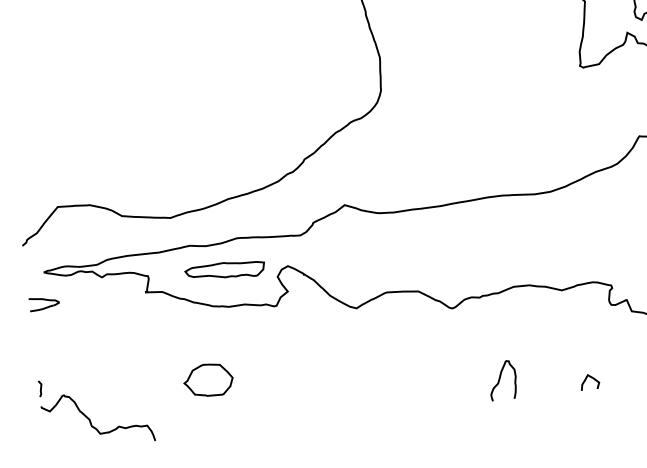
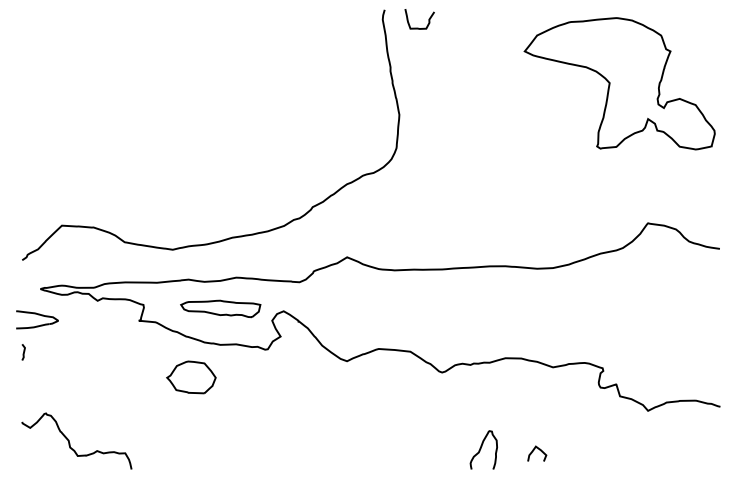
part: (44, 303) -> (37, 320), size x1.4
curve: (591, 378) -> (539, 450), moved
part: (208, 380) -> (191, 377), moved
line: (40, 389) -> (23, 352), moved

